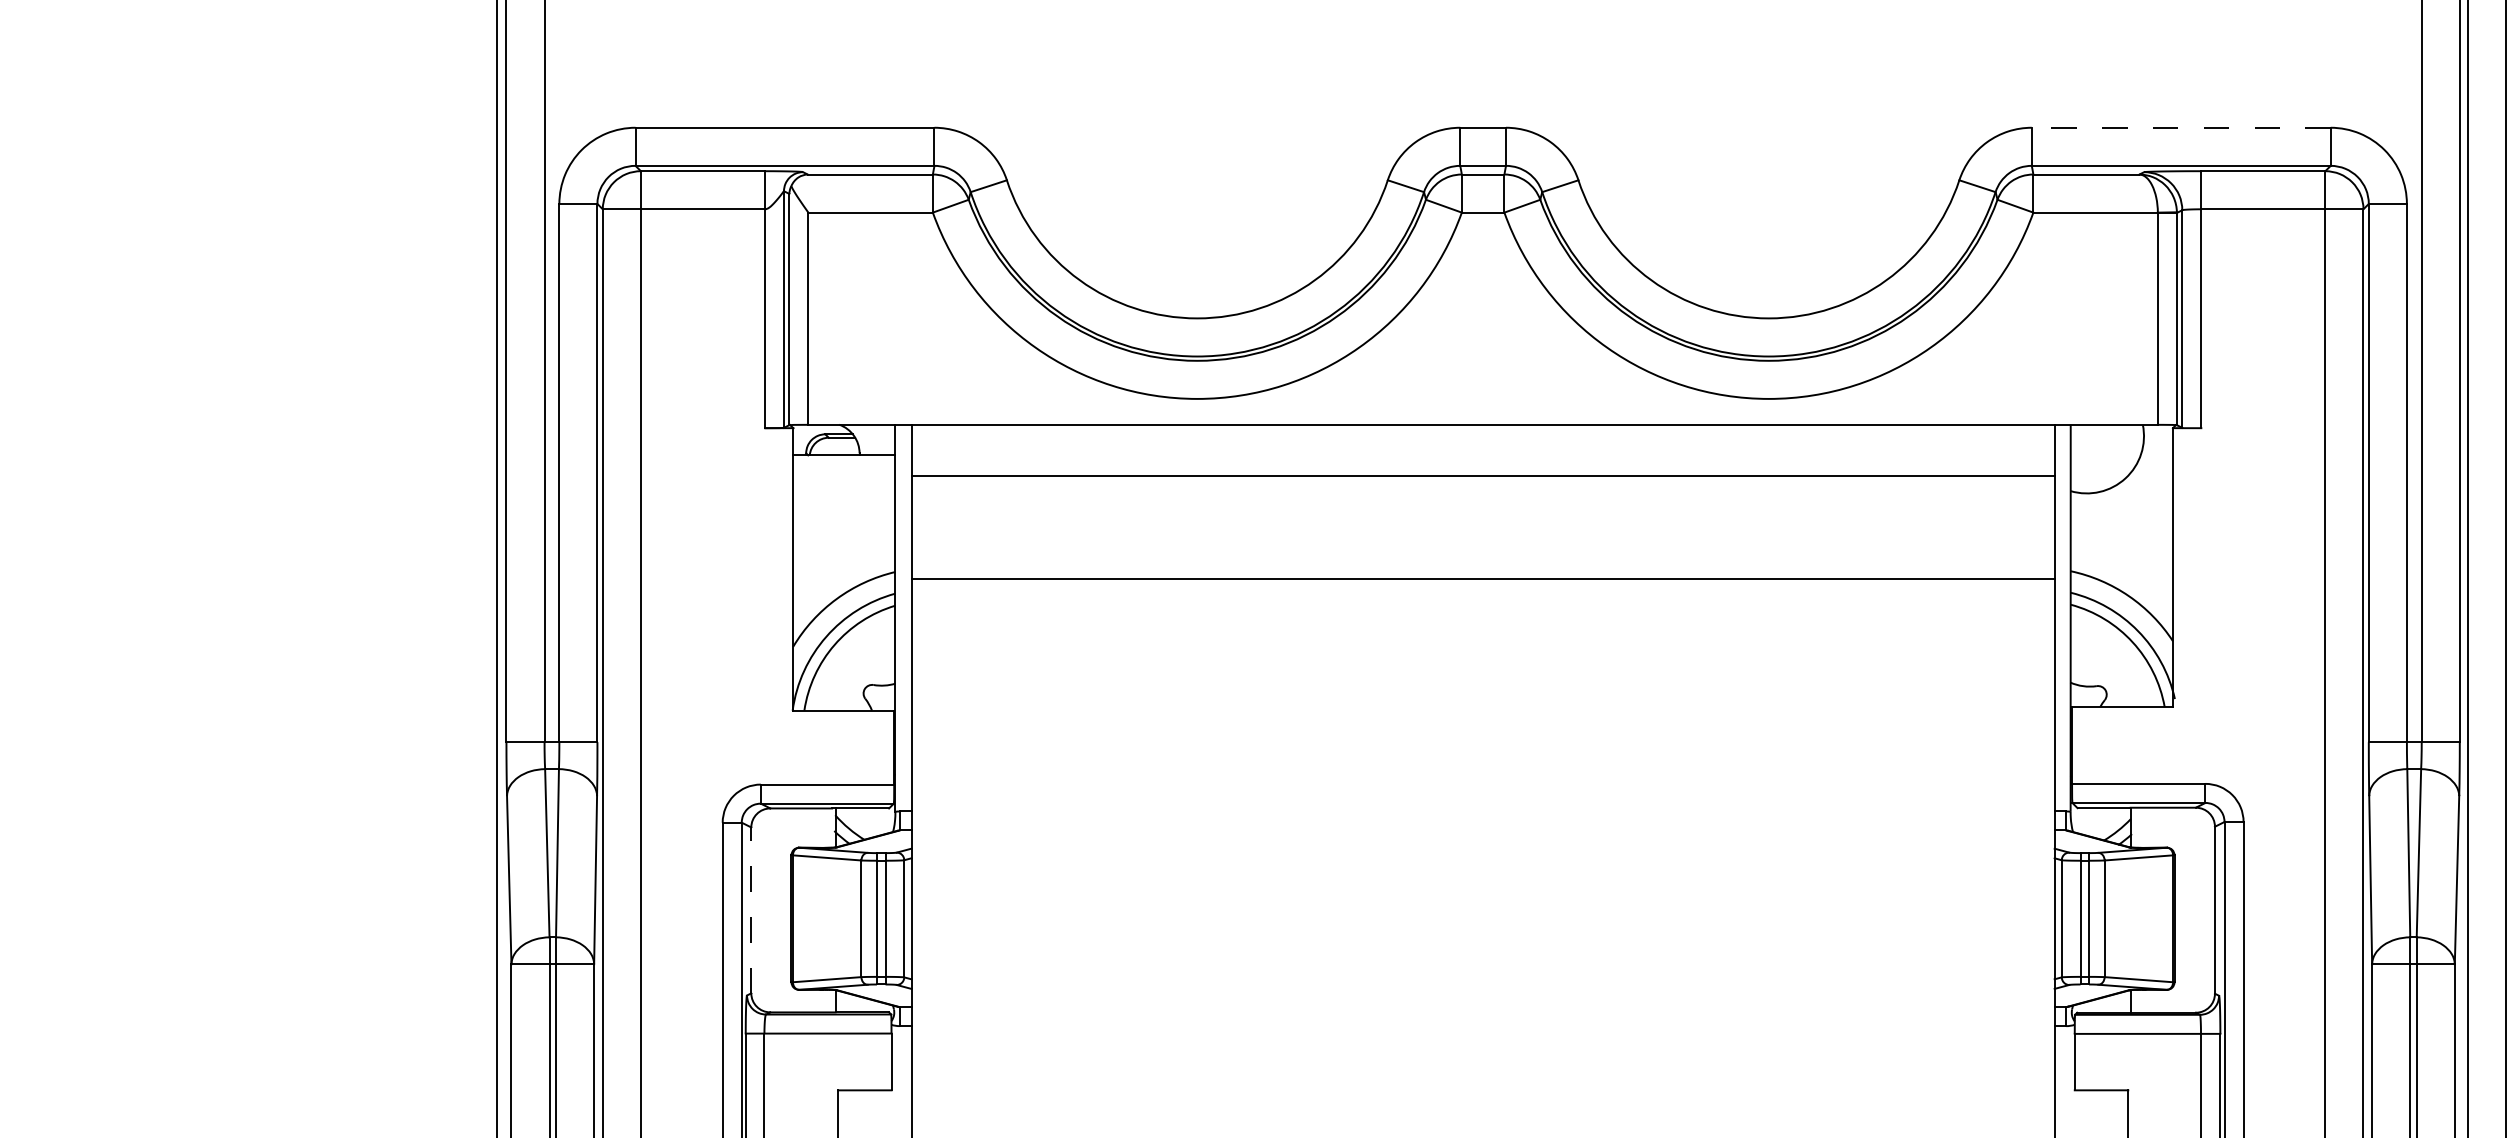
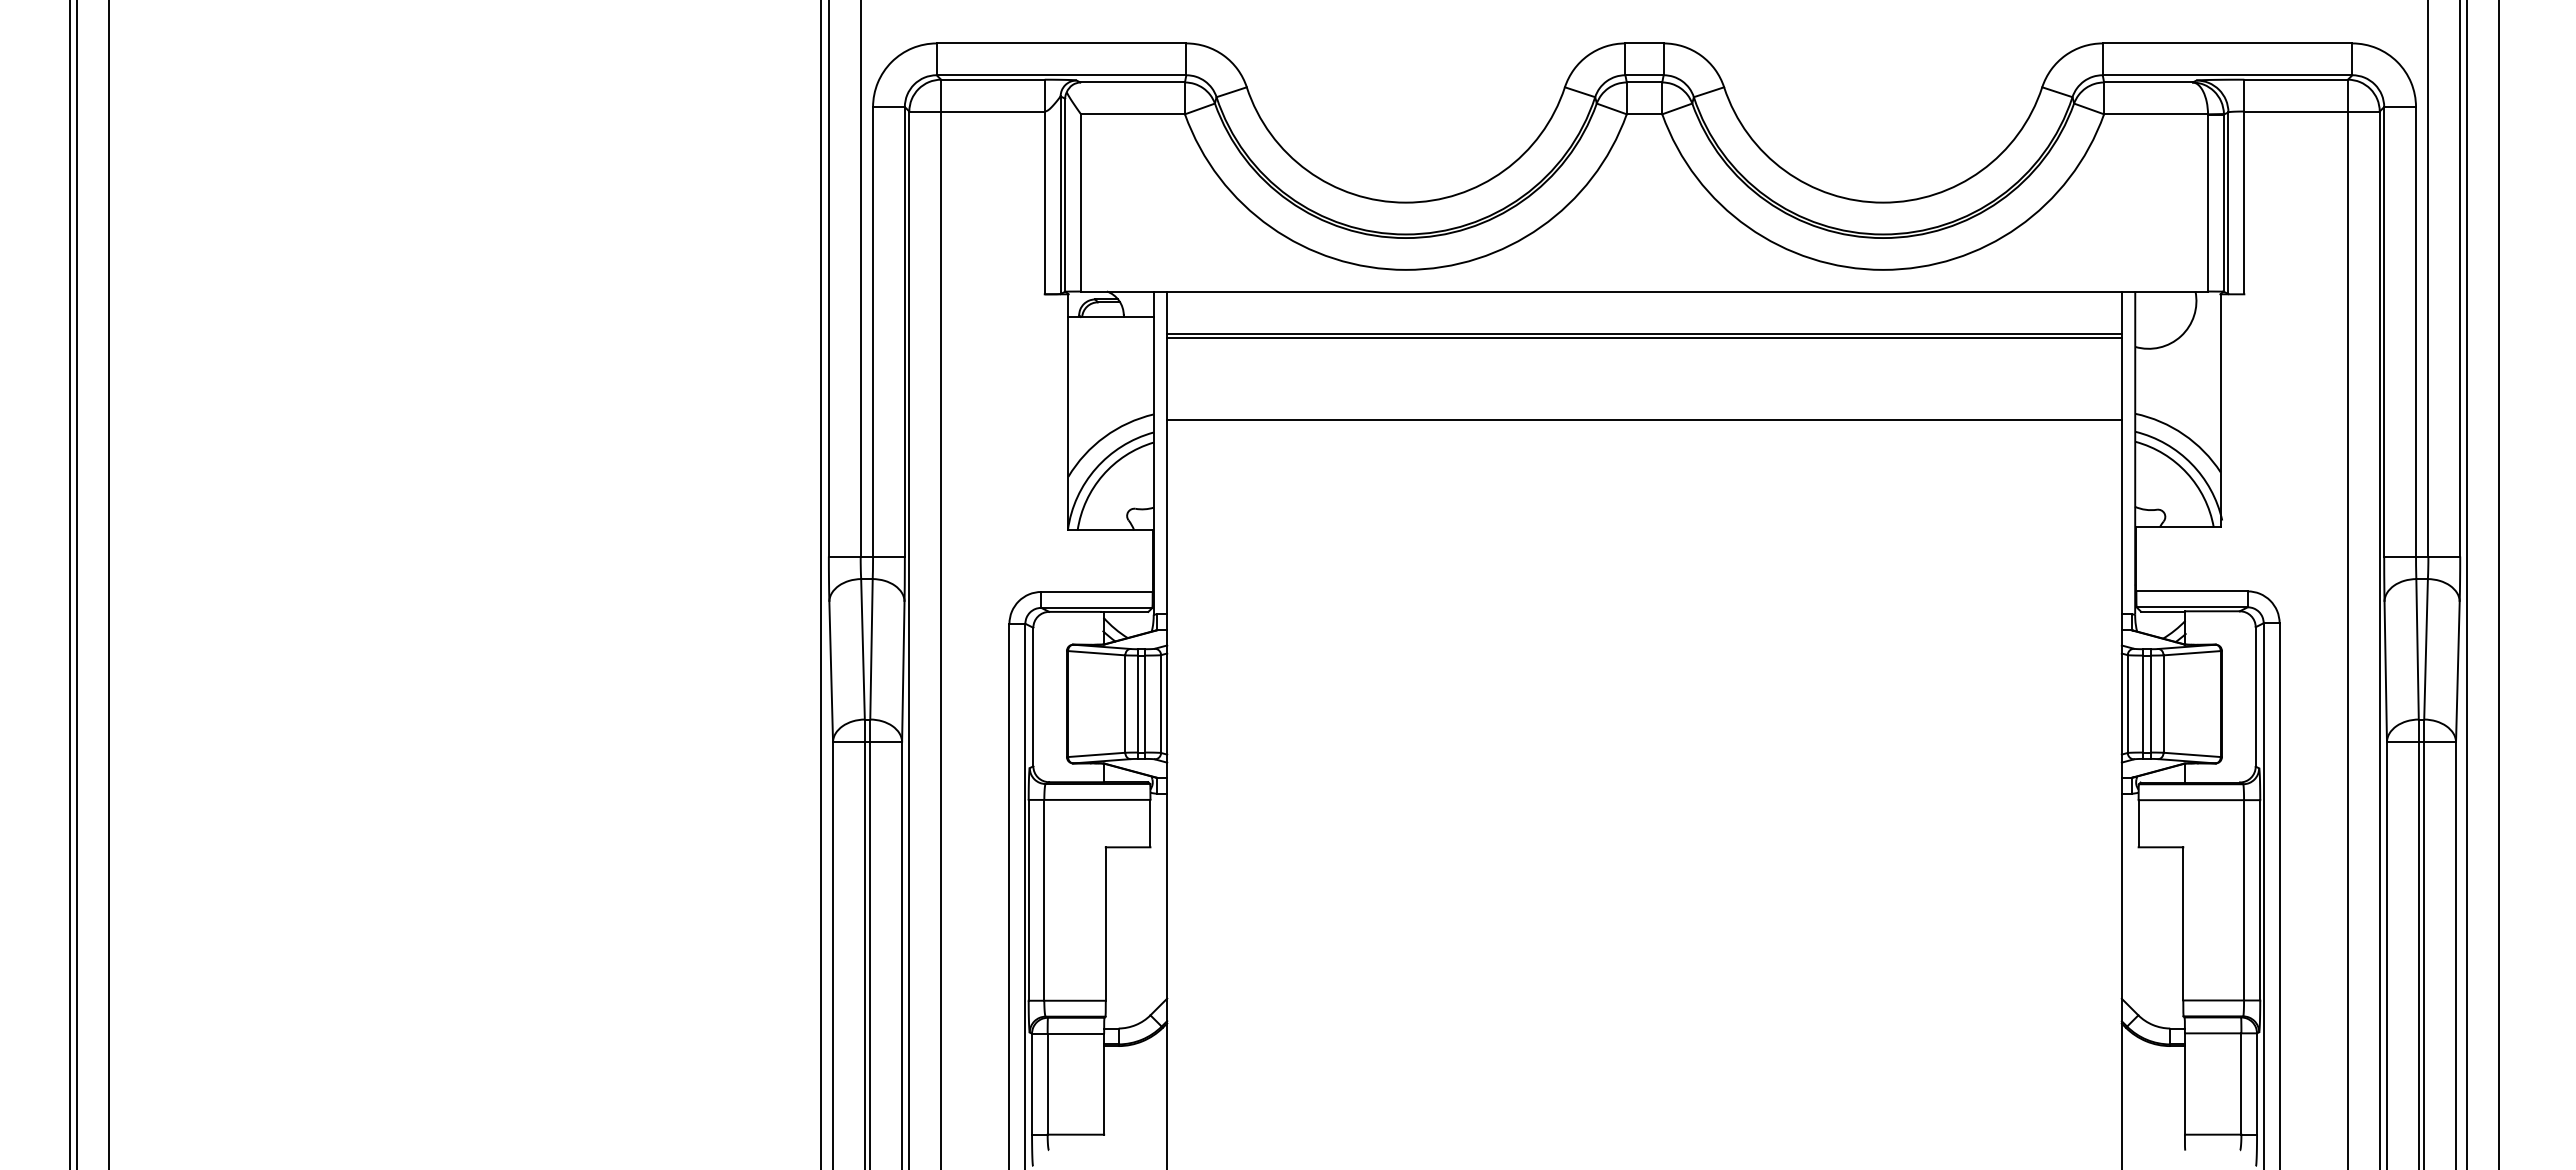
line: (2181, 127) -> (2227, 43), dashed -> solid
line: (1483, 479) -> (1644, 337), added
line: (751, 909) -> (1033, 696), dashed -> solid

